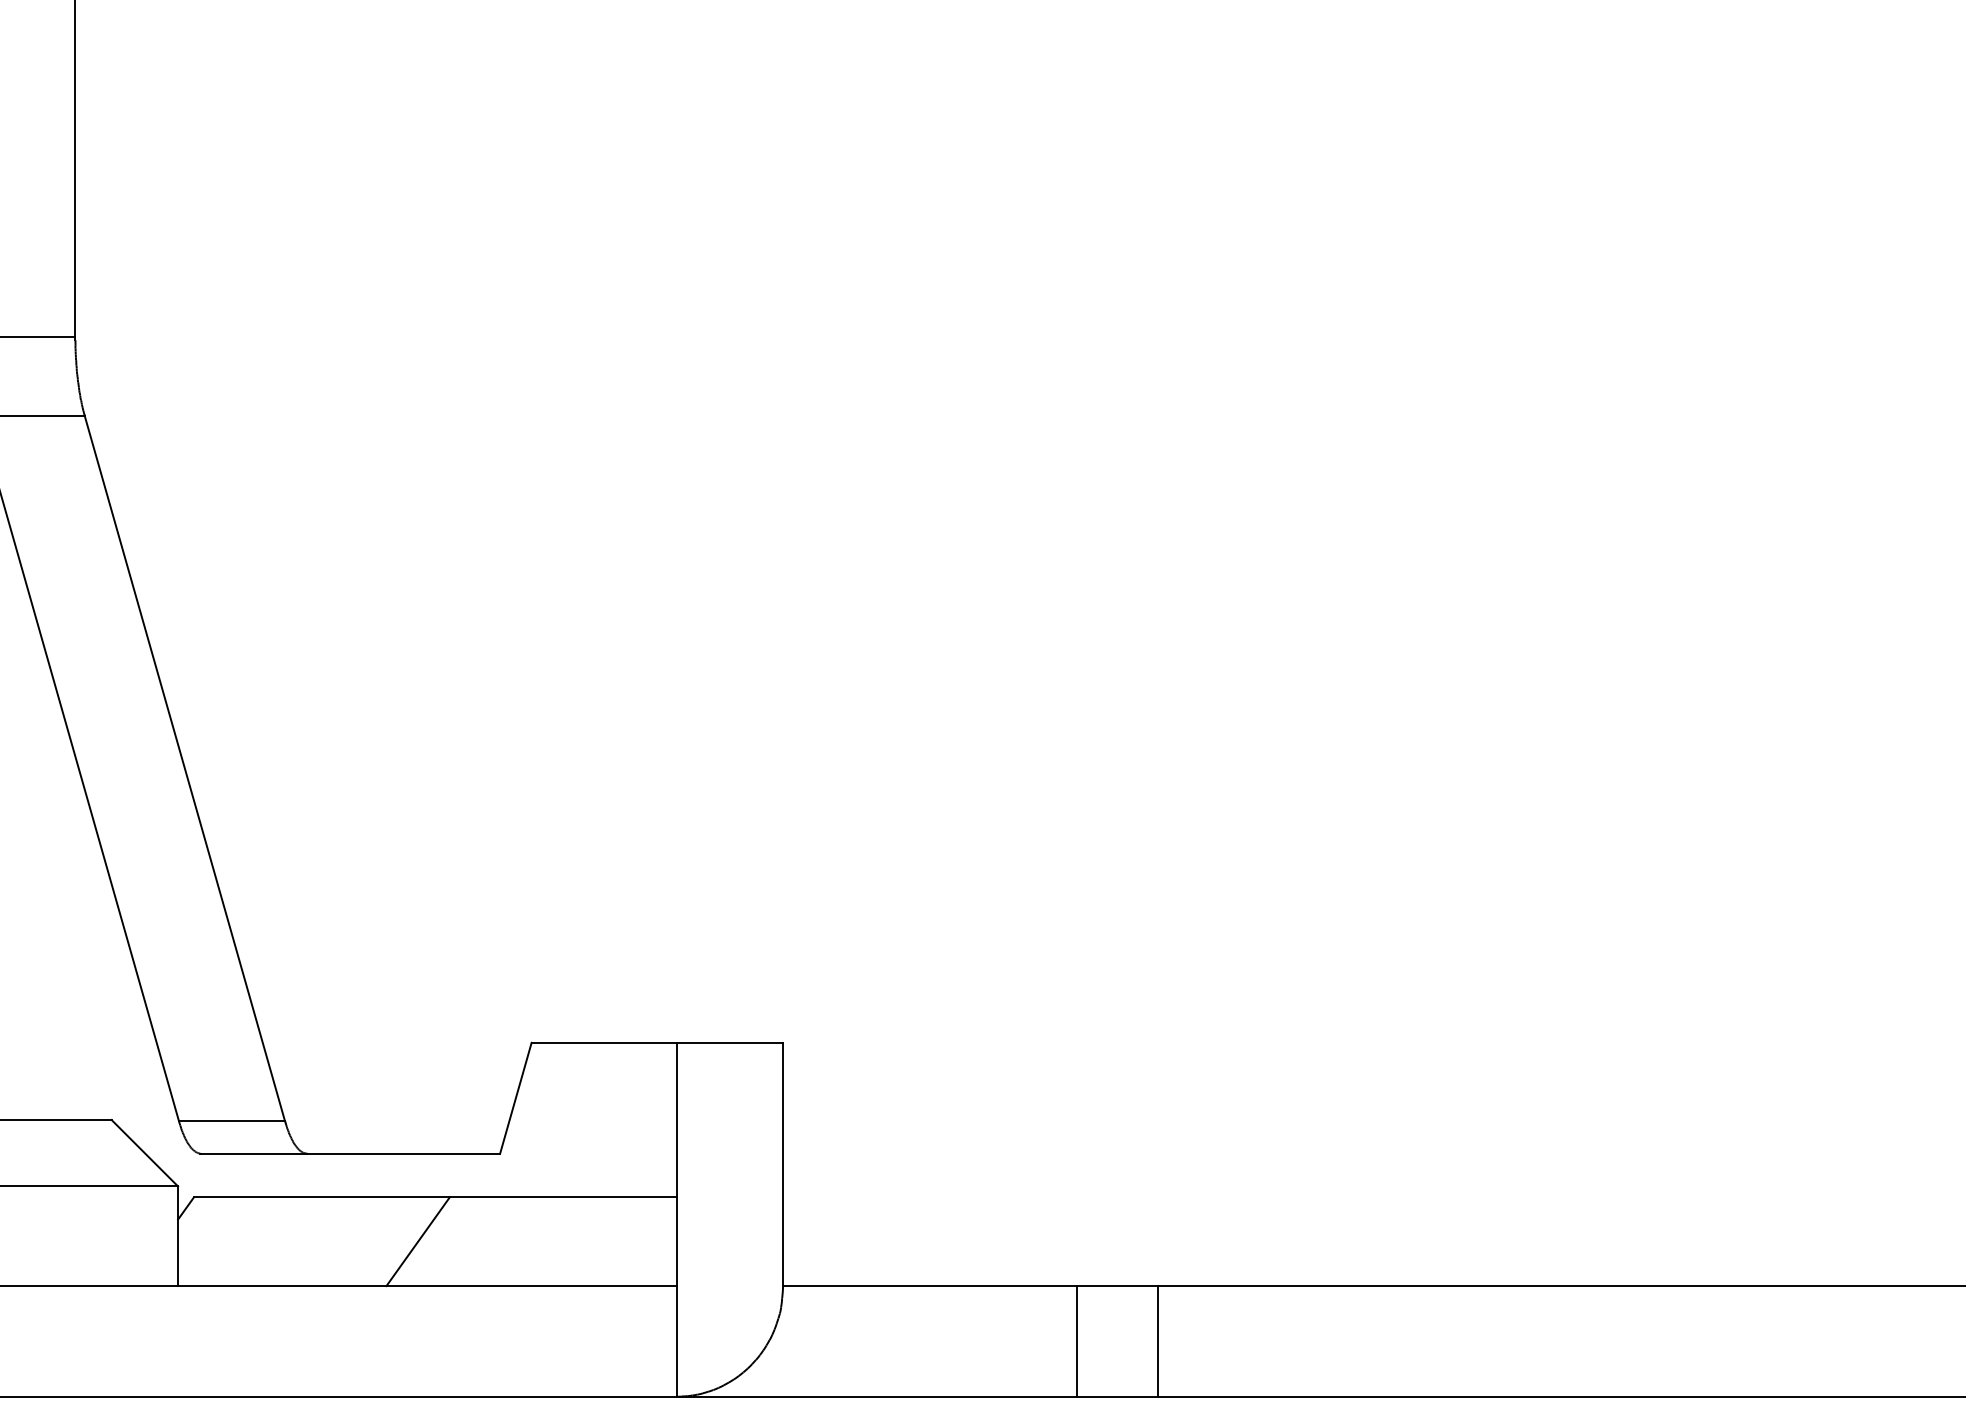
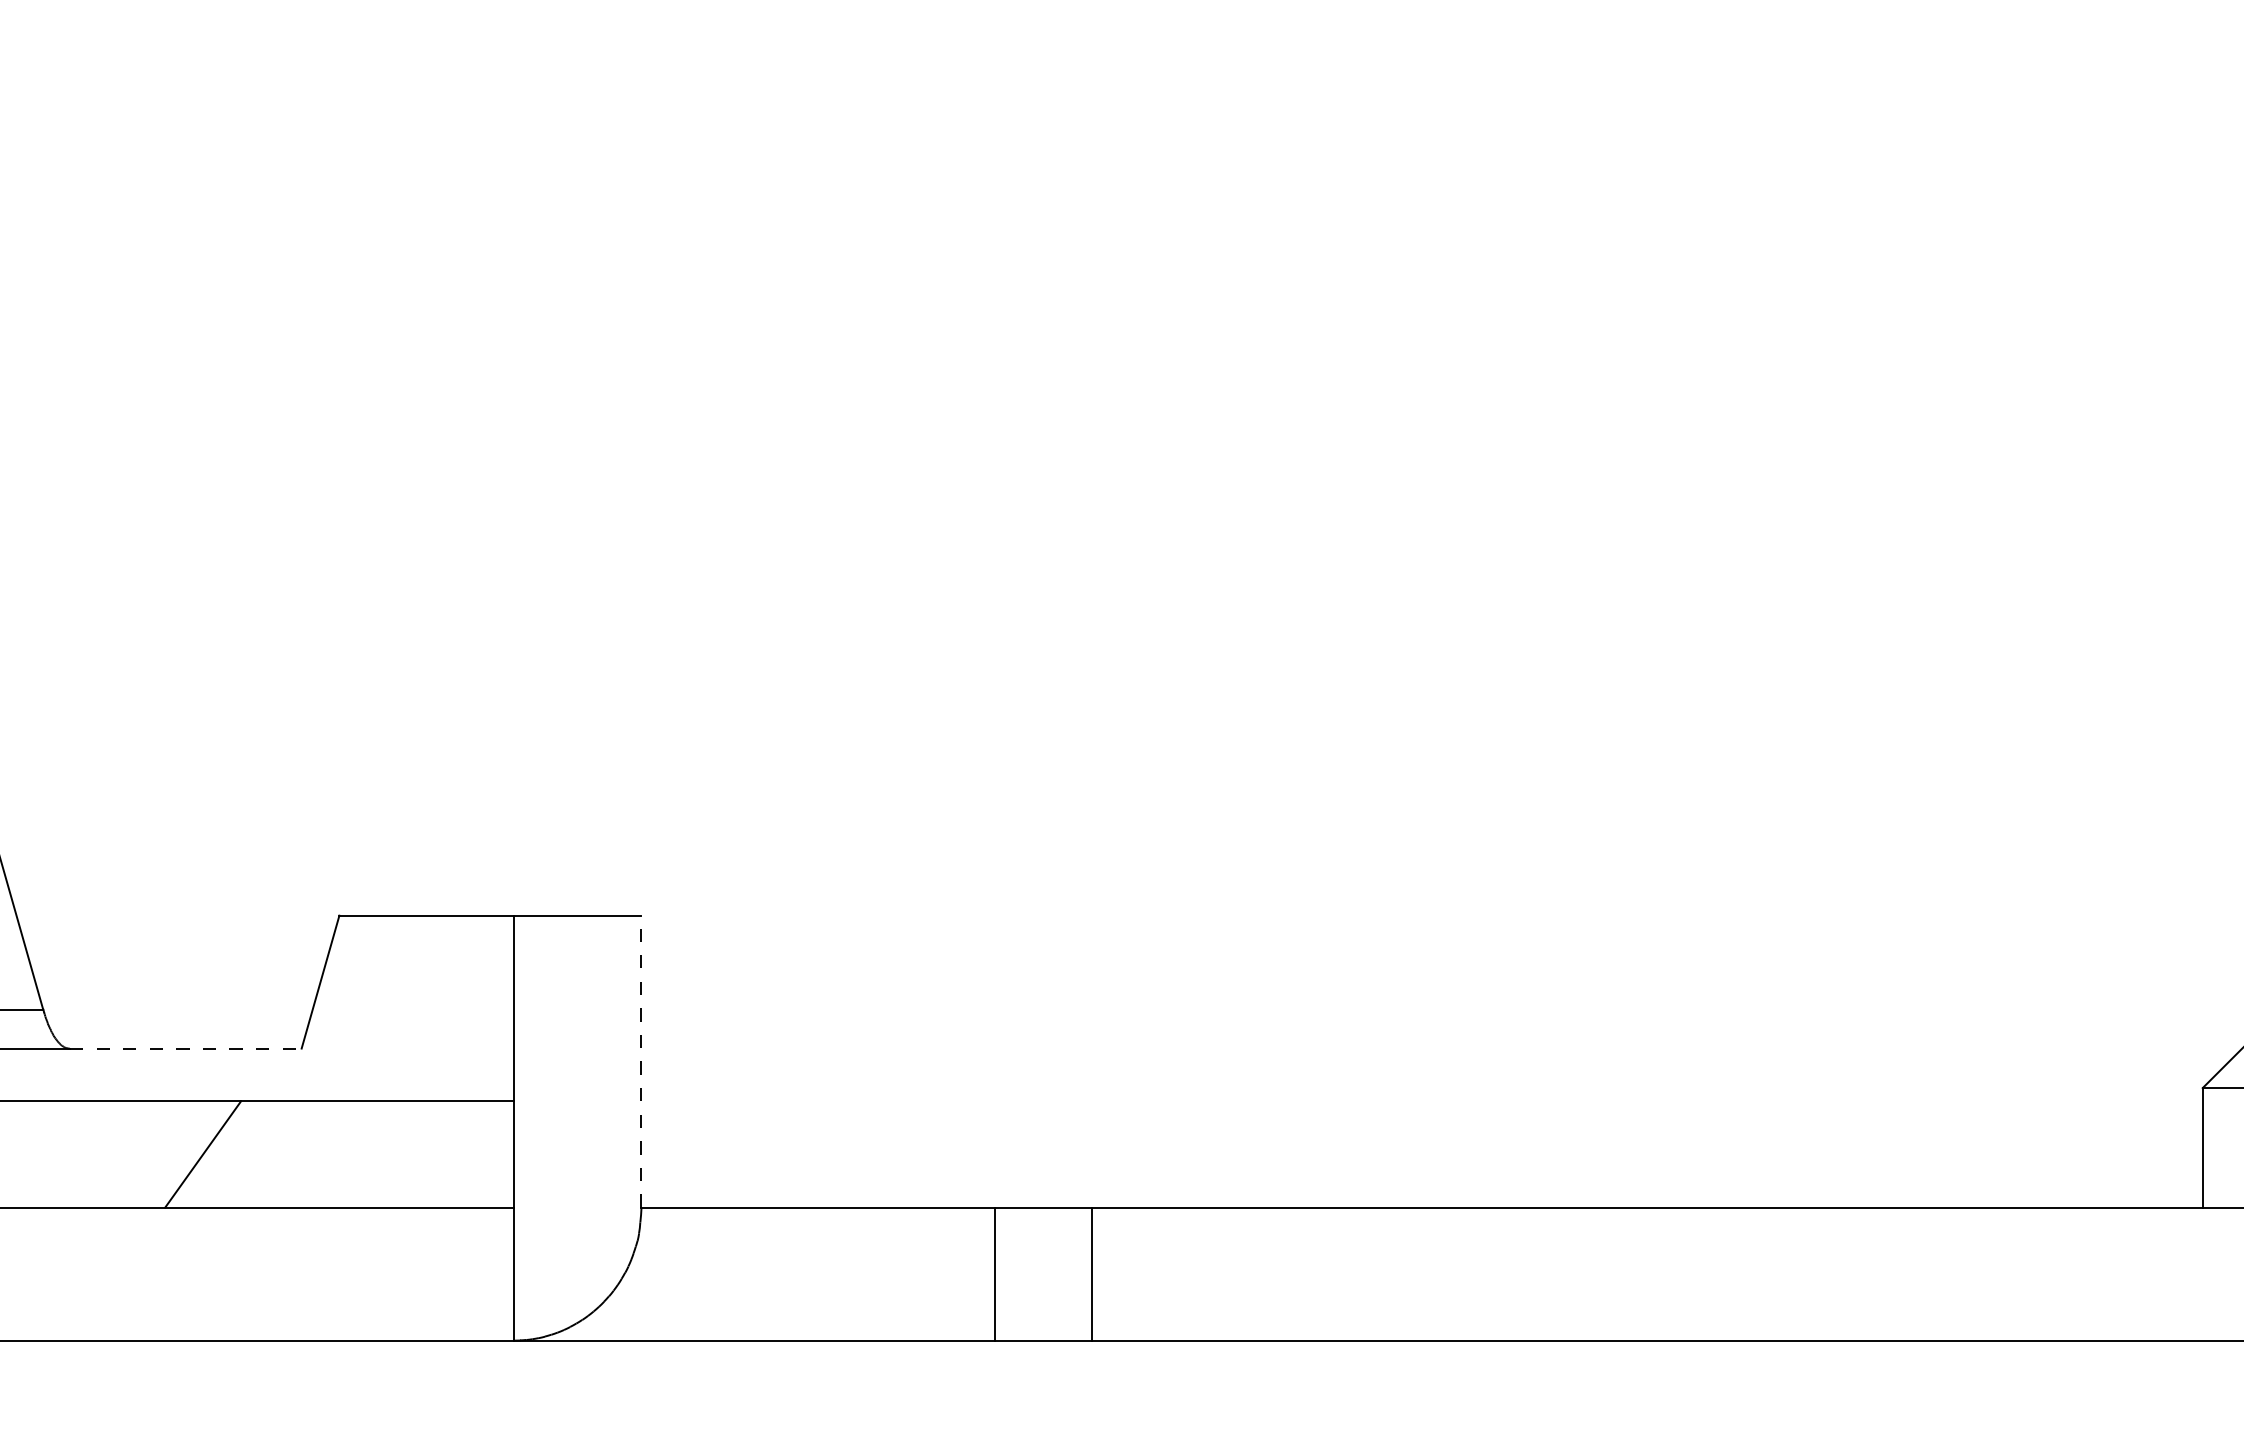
line: (404, 1153) -> (186, 1048), solid -> dashed
line: (783, 1164) -> (641, 1061), solid -> dashed

